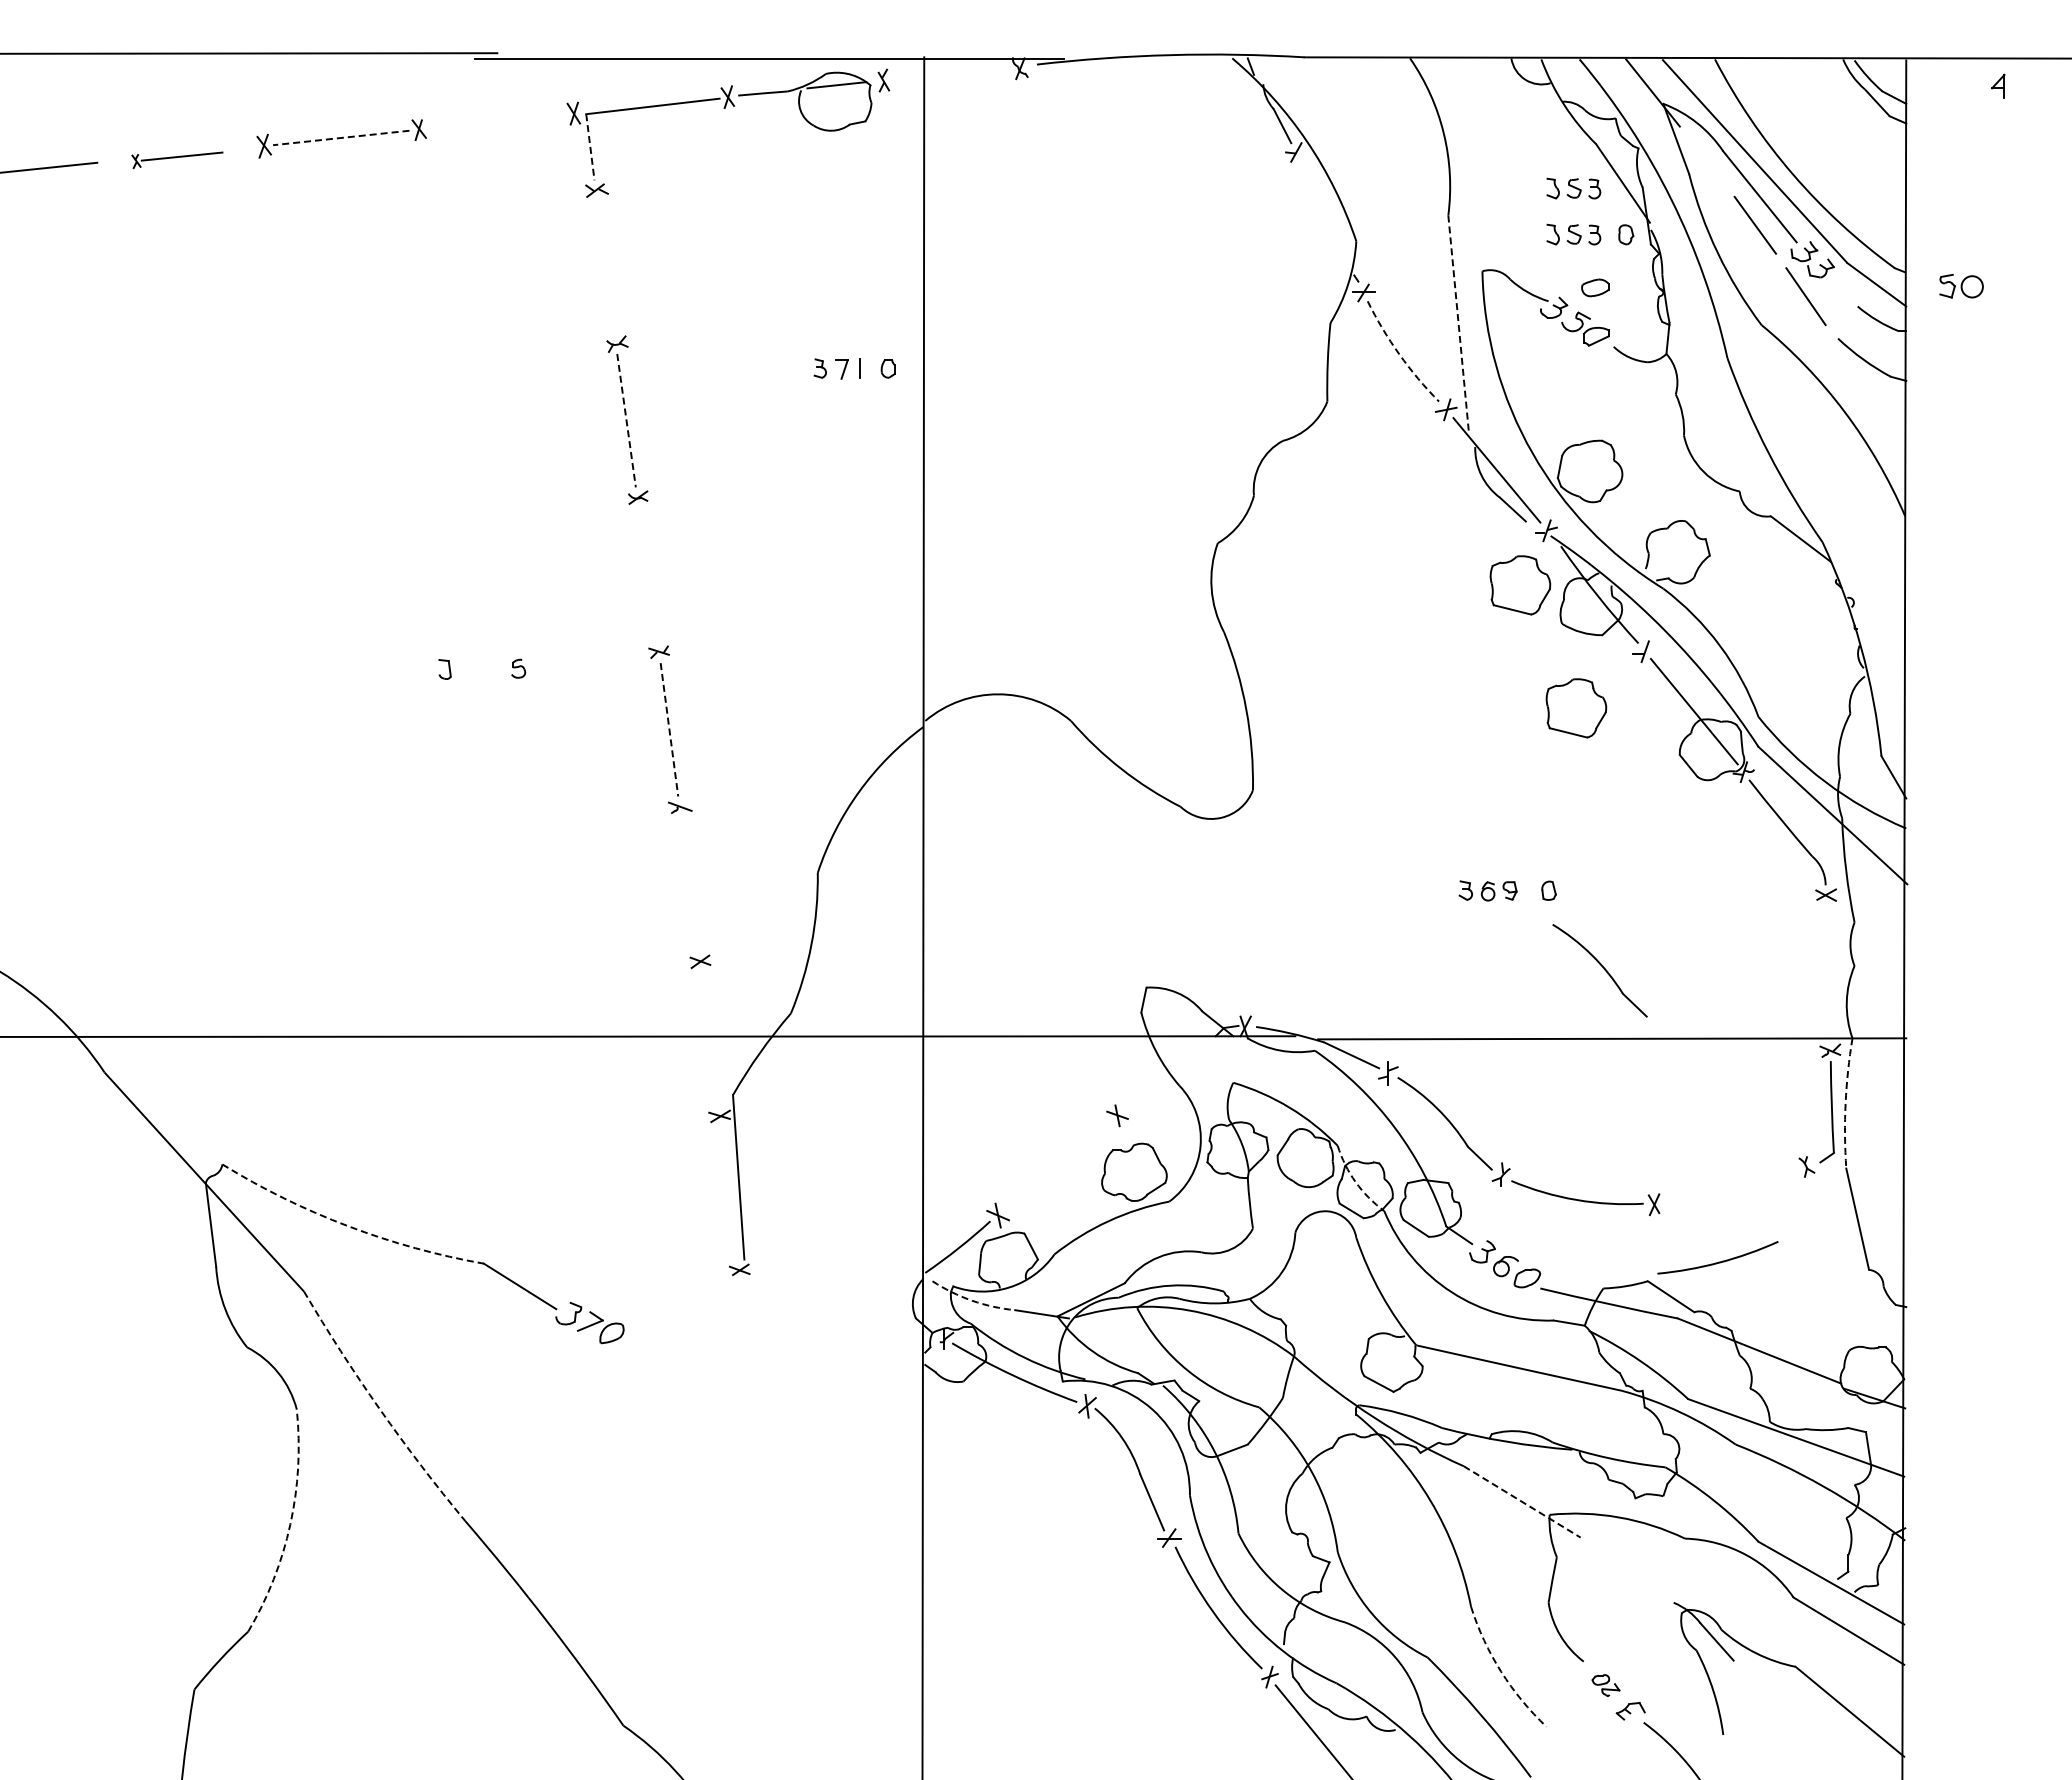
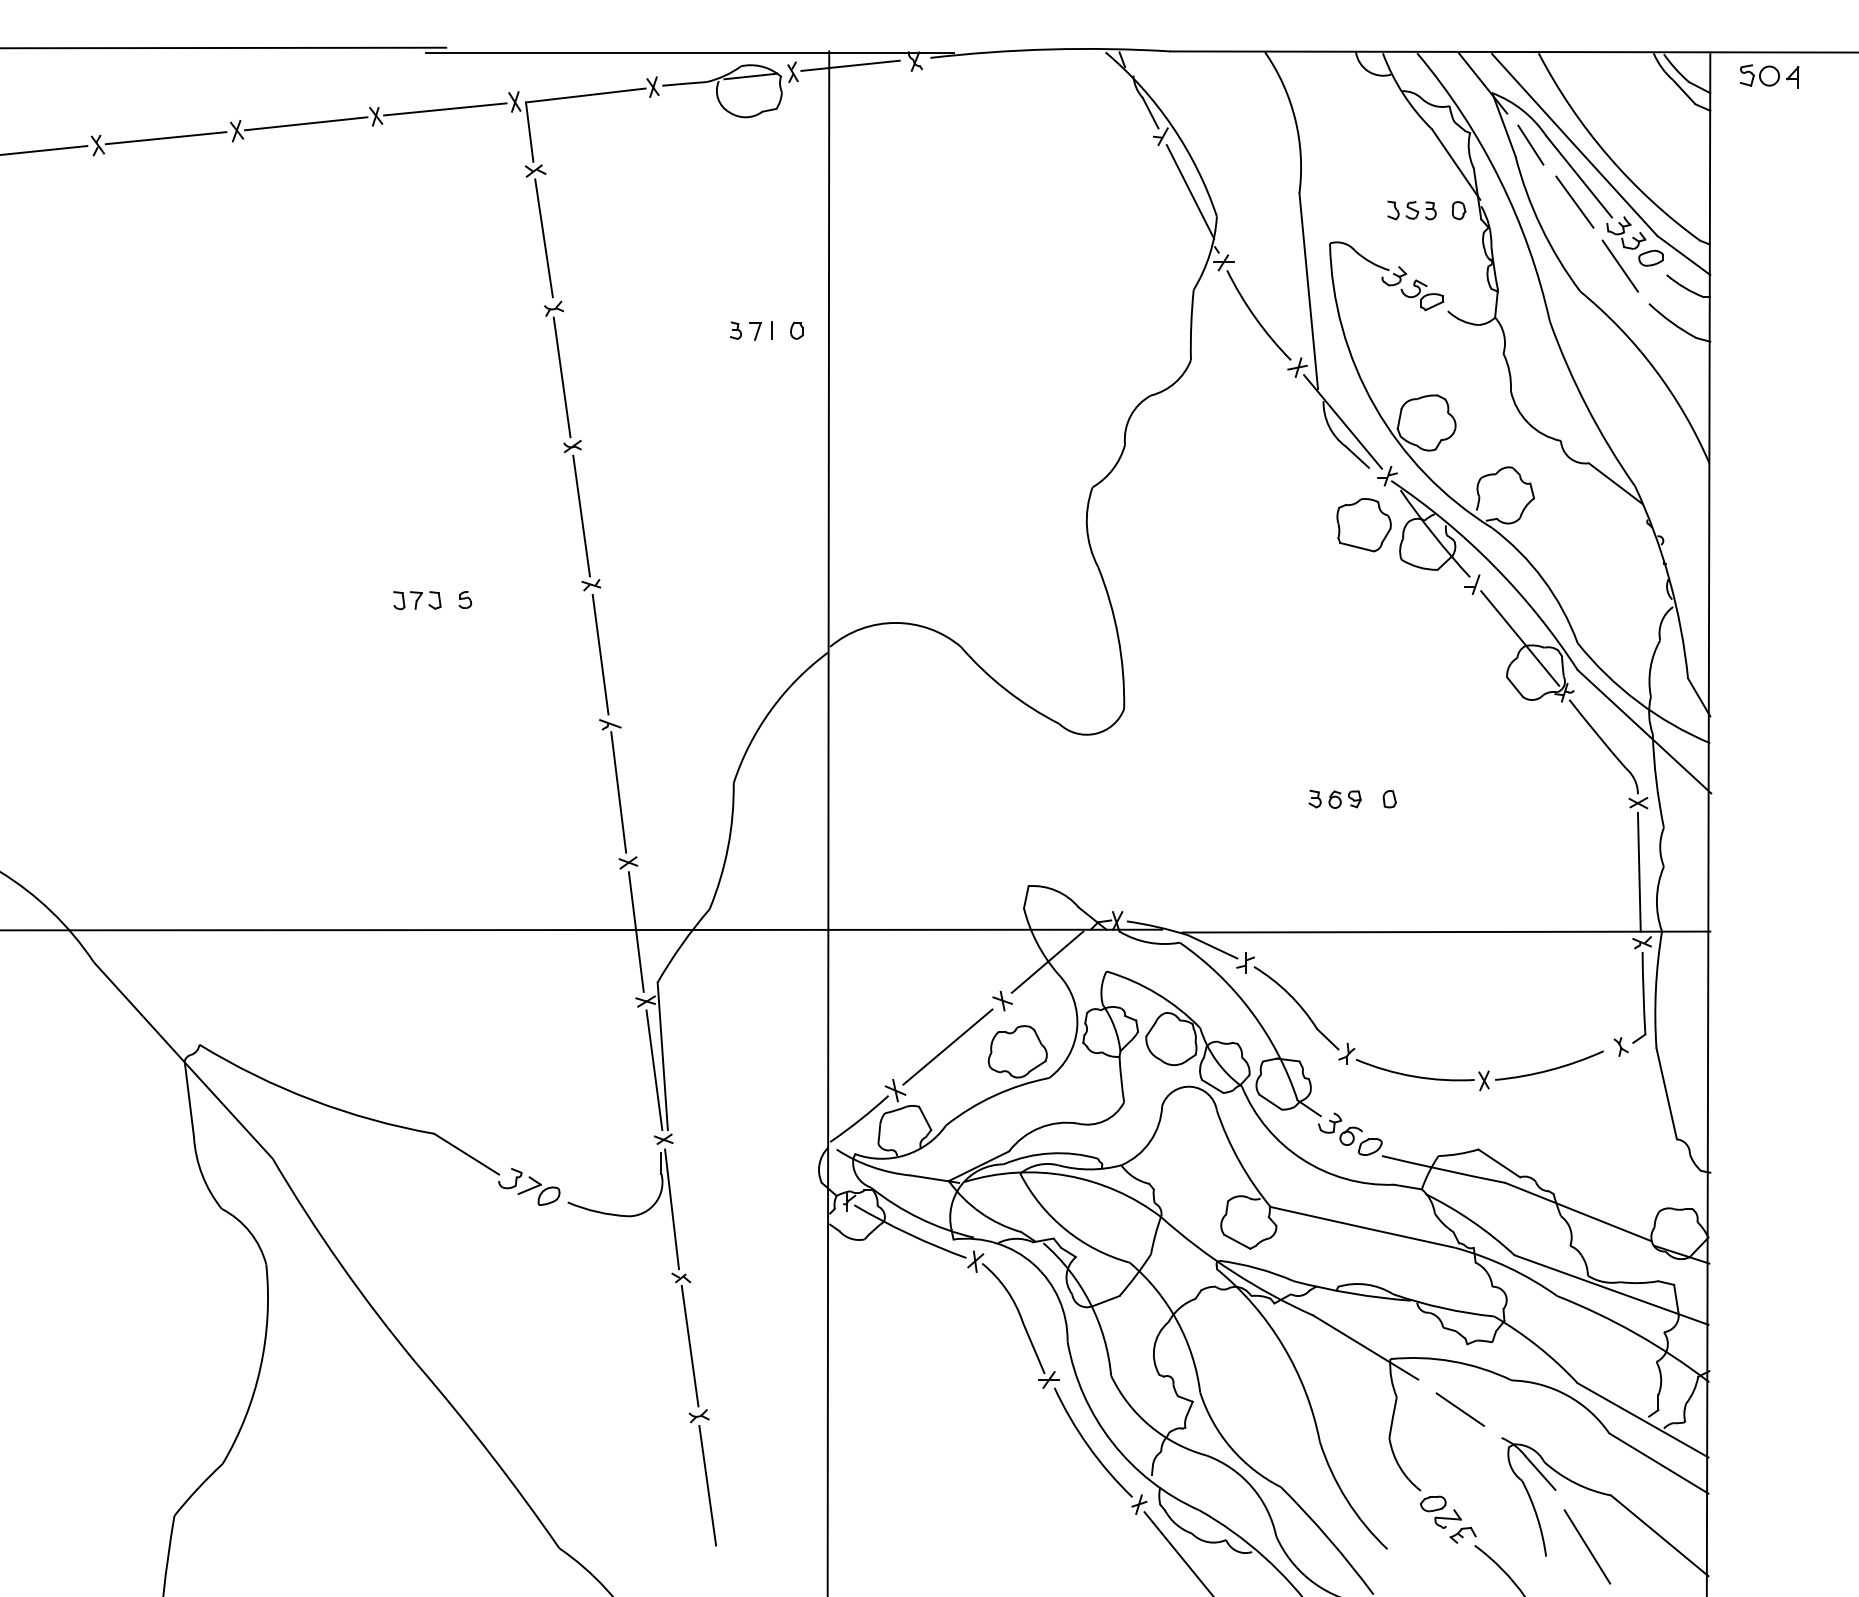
line: (947, 73) -> (850, 65), added
line: (496, 121) -> (445, 109), added
line: (341, 137) -> (306, 123), dashed -> solid
line: (590, 147) -> (529, 132), dashed -> solid
part: (177, 160) -> (159, 143), size x1.67
line: (1706, 161) -> (1531, 144), added
part: (1573, 188) -> (1411, 169), removed
line: (1326, 213) -> (1190, 191), added
line: (606, 265) -> (544, 238), added
part: (1961, 285) -> (1759, 74), moved
part: (1595, 287) -> (1651, 257), moved
line: (1458, 324) -> (1308, 291), dashed -> solid
arc: (1399, 354) -> (1255, 318), dashed -> solid
line: (626, 421) -> (562, 378), dashed -> solid
line: (647, 575) -> (580, 516), added
part: (474, 669) -> (425, 600), added
part: (1576, 708) -> (1414, 635), removed
line: (669, 730) -> (600, 655), dashed -> solid
line: (689, 883) -> (618, 792), added
part: (1599, 970) -> (1435, 870), removed
line: (1826, 972) -> (1638, 872), added
line: (708, 1038) -> (635, 931), added
line: (1167, 1072) -> (1047, 962), added
arc: (1845, 1103) -> (1655, 990), dashed -> solid
line: (1056, 1166) -> (947, 1046), added
arc: (1355, 1182) -> (1216, 1060), dashed -> solid
line: (729, 1192) -> (654, 1069), added
arc: (348, 1226) -> (312, 1100), dashed -> solid
arc: (1718, 1261) -> (1549, 1069), moved
arc: (972, 1300) -> (872, 1166), dashed -> solid
arc: (380, 1409) -> (341, 1264), dashed -> solid
part: (767, 1497) -> (688, 1343), added
line: (1522, 1502) -> (1365, 1348), dashed -> solid
arc: (290, 1524) -> (260, 1367), dashed -> solid
line: (1627, 1571) -> (1460, 1409), added
arc: (1501, 1671) -> (1347, 1499), dashed -> solid
part: (1605, 1685) -> (1440, 1512), size x1.67
line: (1768, 1724) -> (1586, 1547), added

